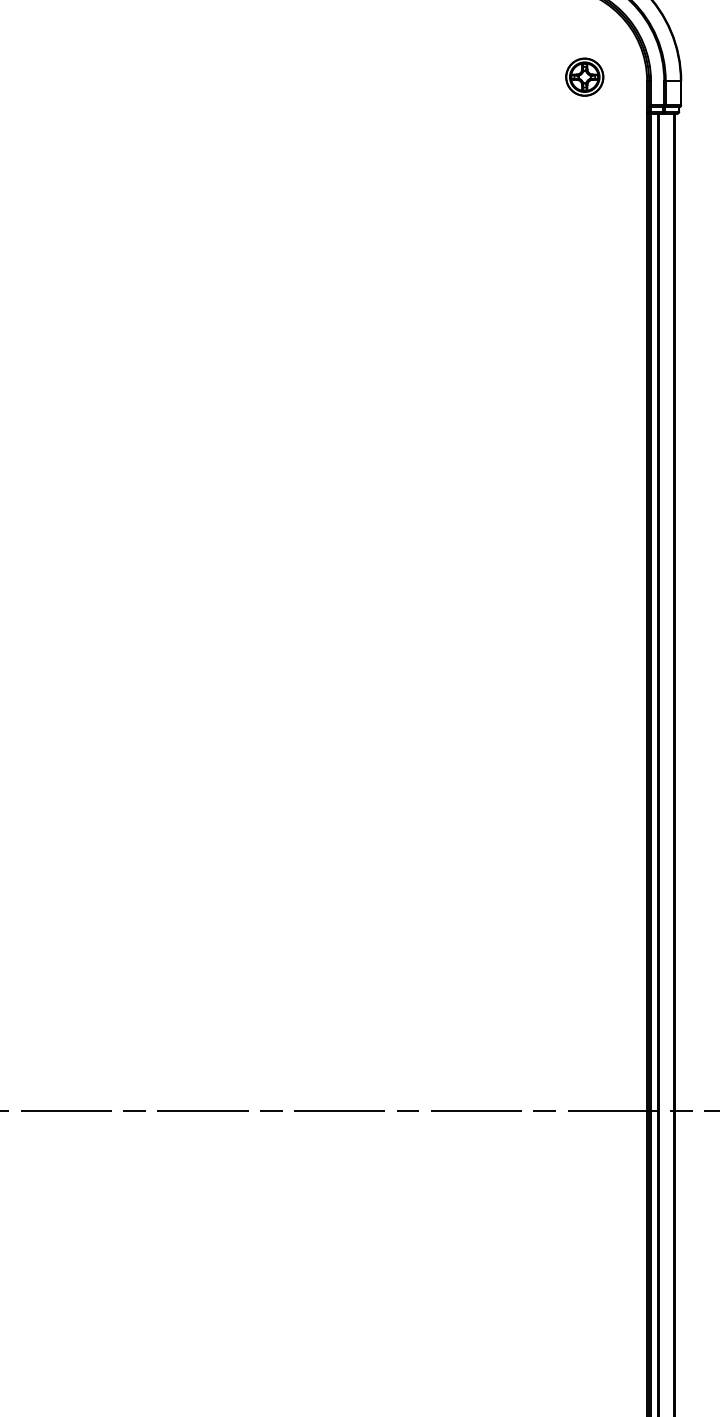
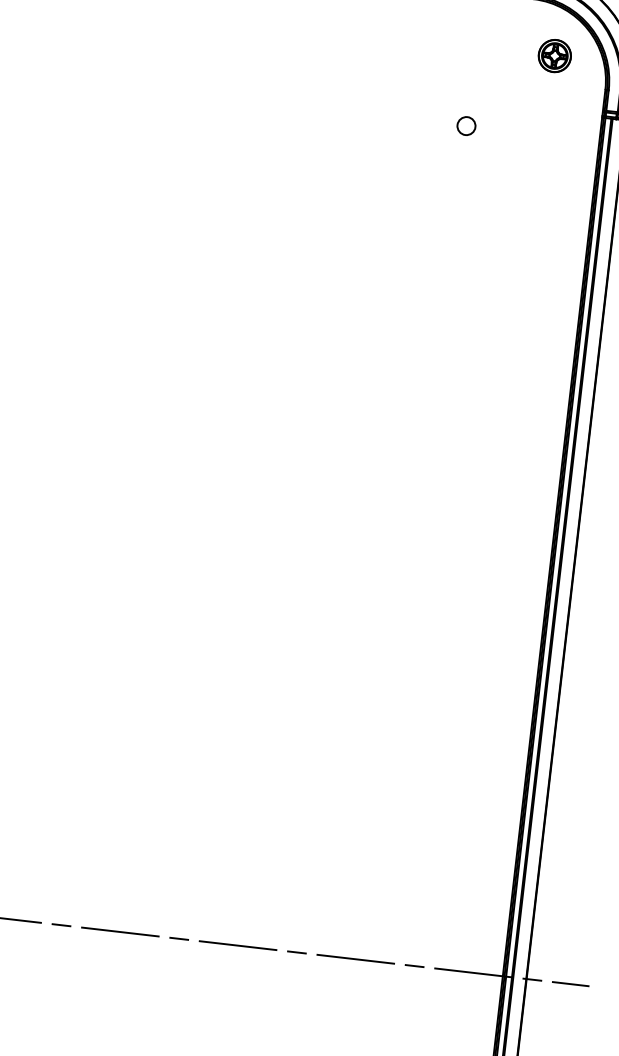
part: (584, 76) -> (554, 55), moved
circle: (492, 140) -> (466, 125), added

